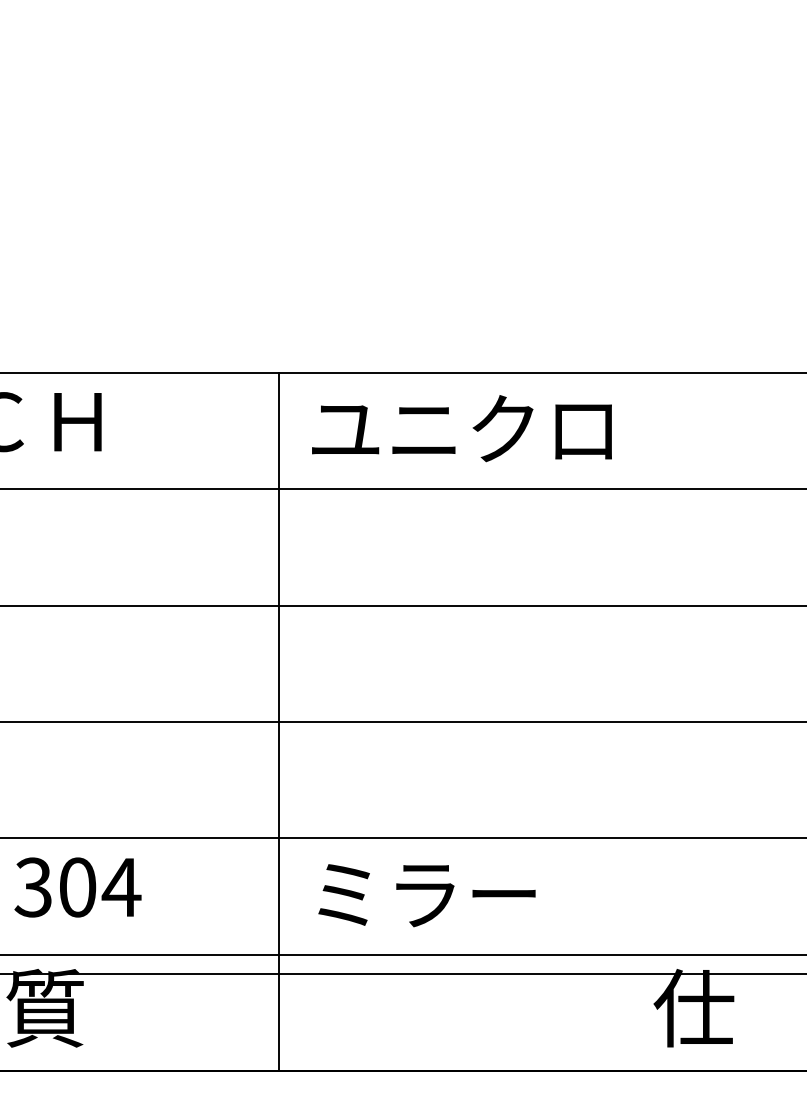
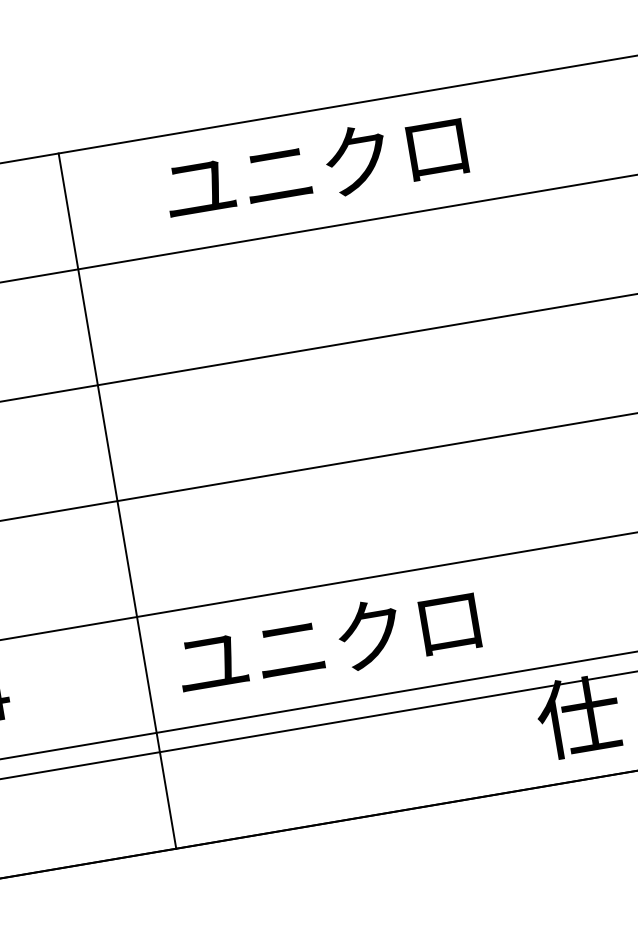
text: (461, 428) -> (315, 167), moved
text: (461, 893) -> (327, 641), ミラー -> ユニクロ

